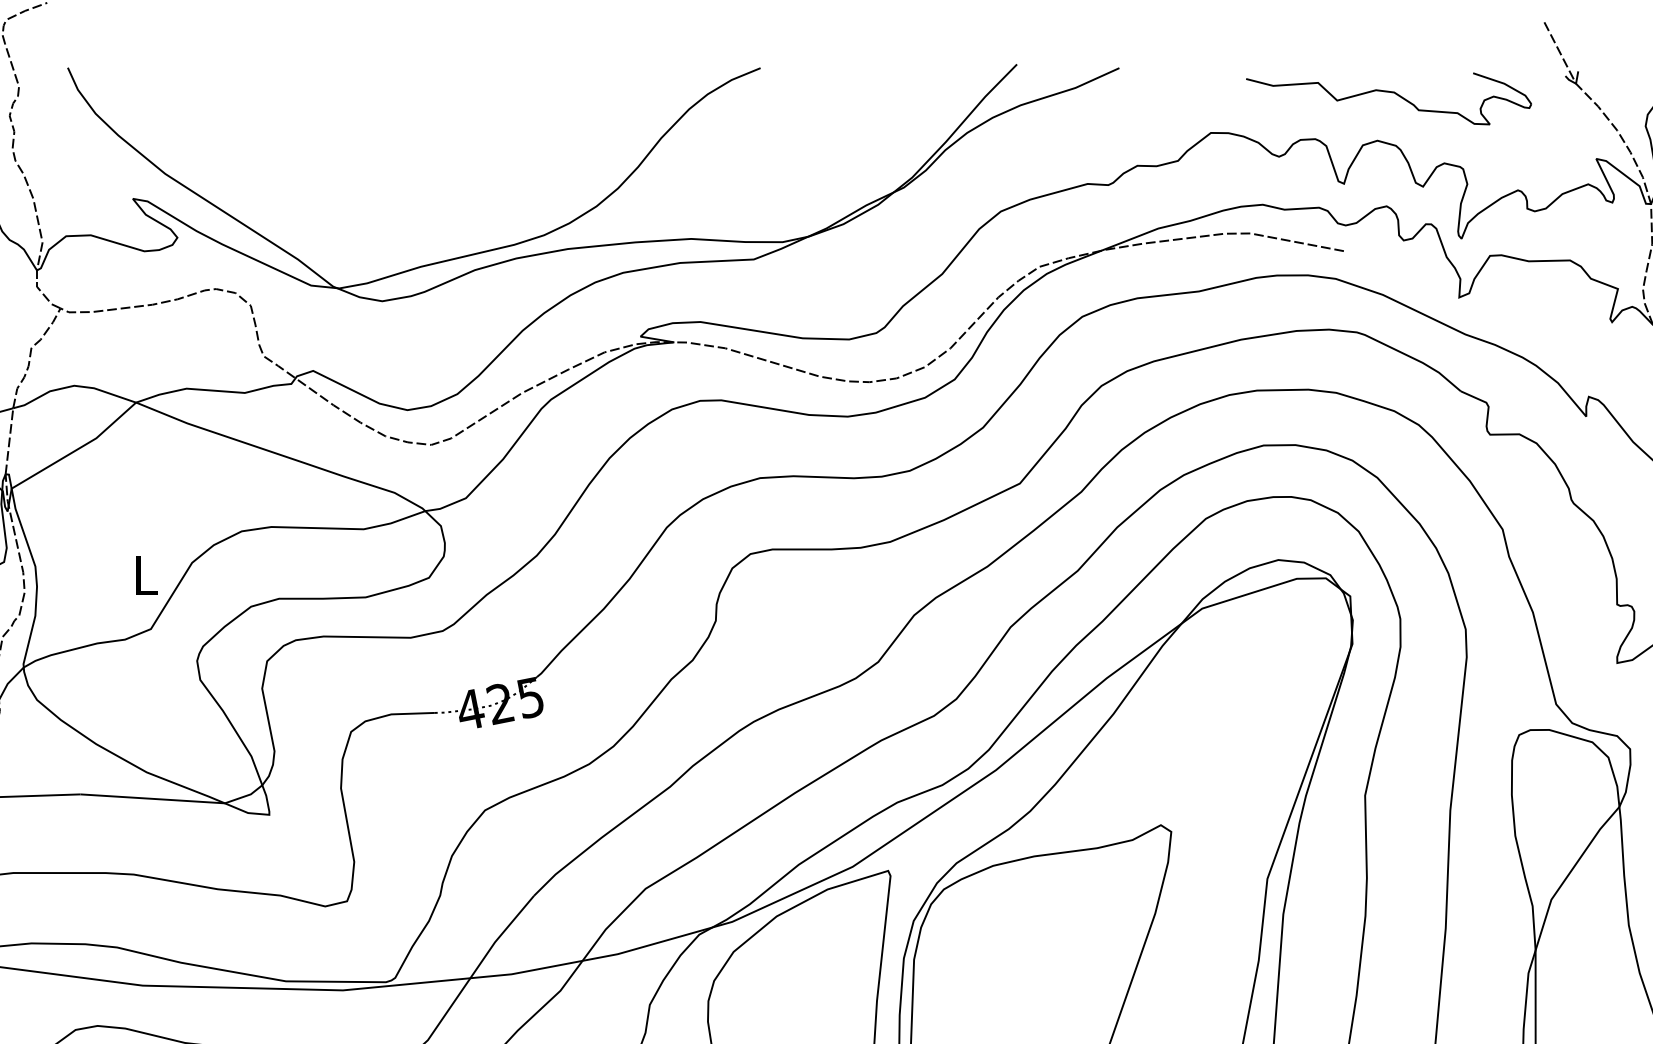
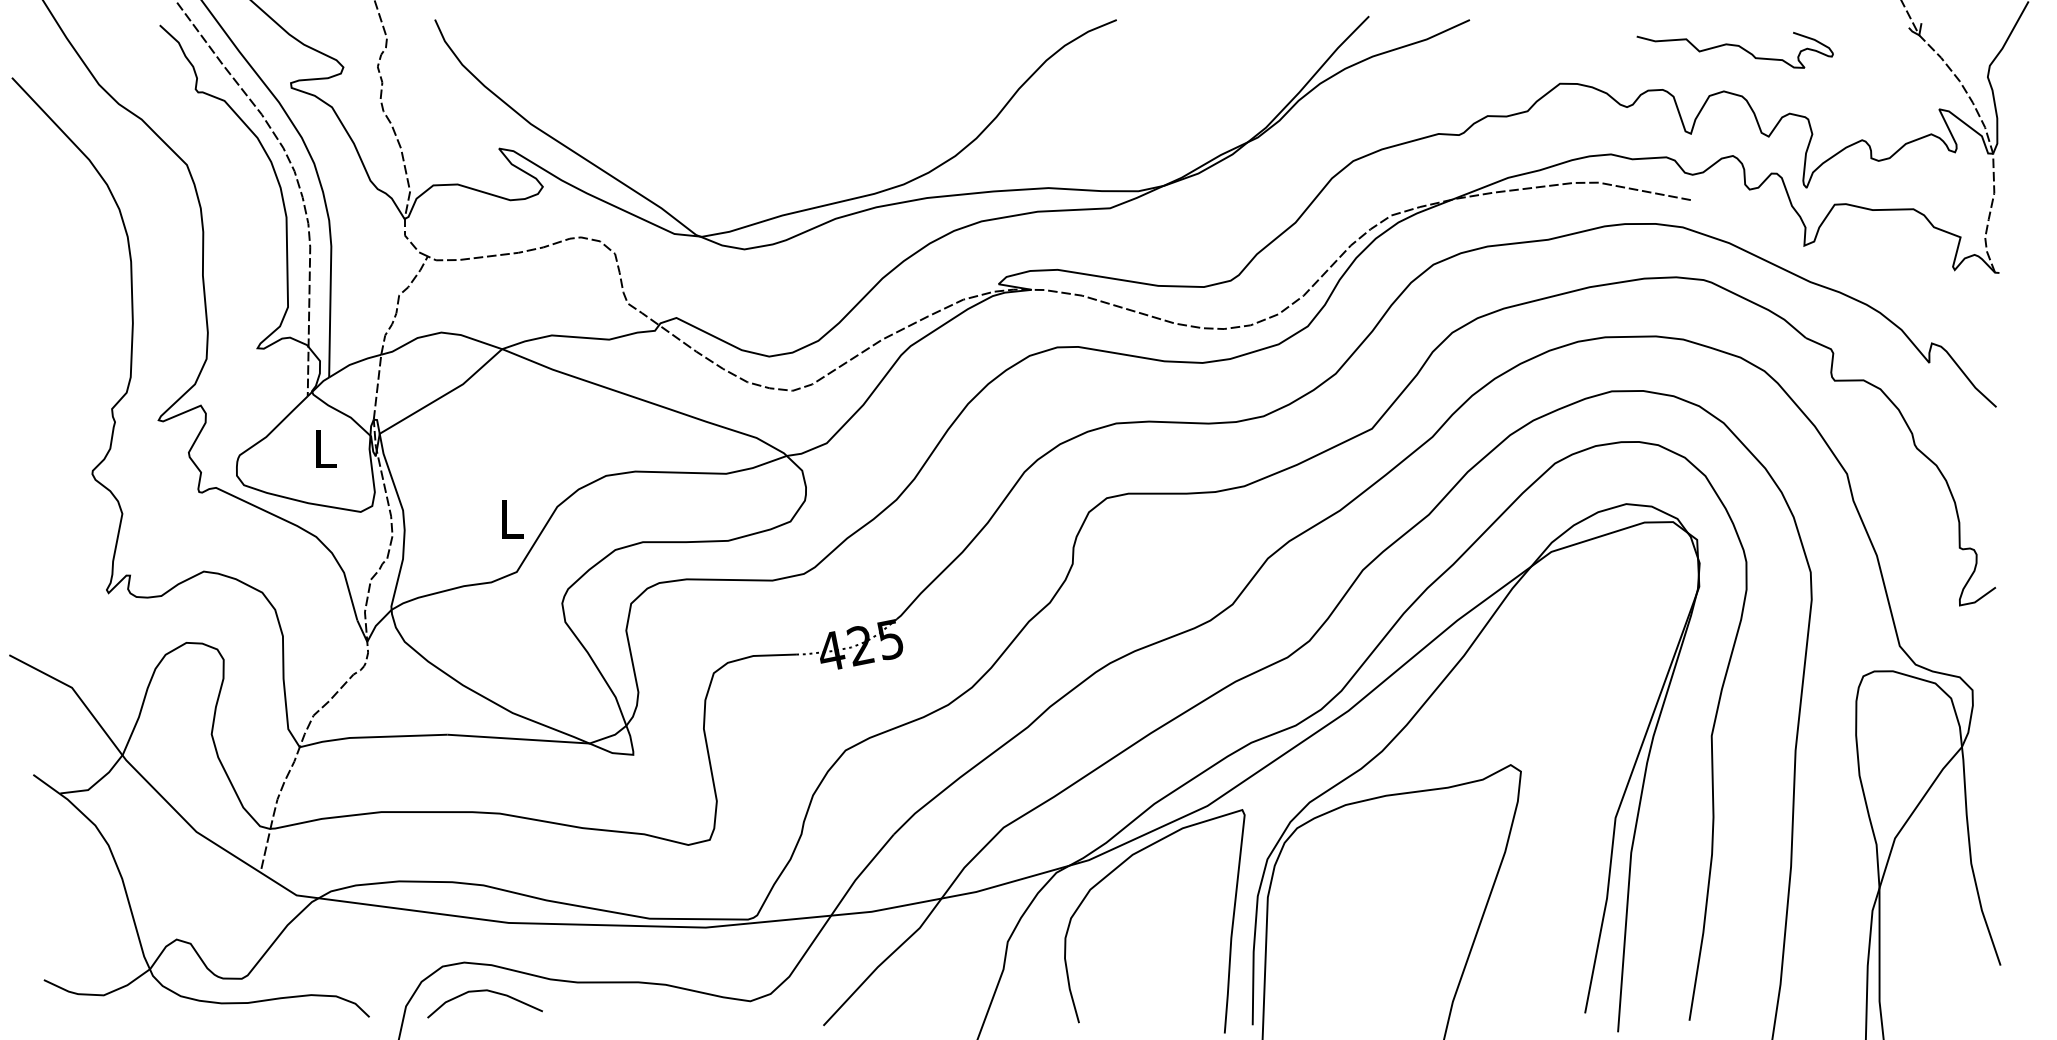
part: (1388, 99) -> (1734, 50), size x0.7

